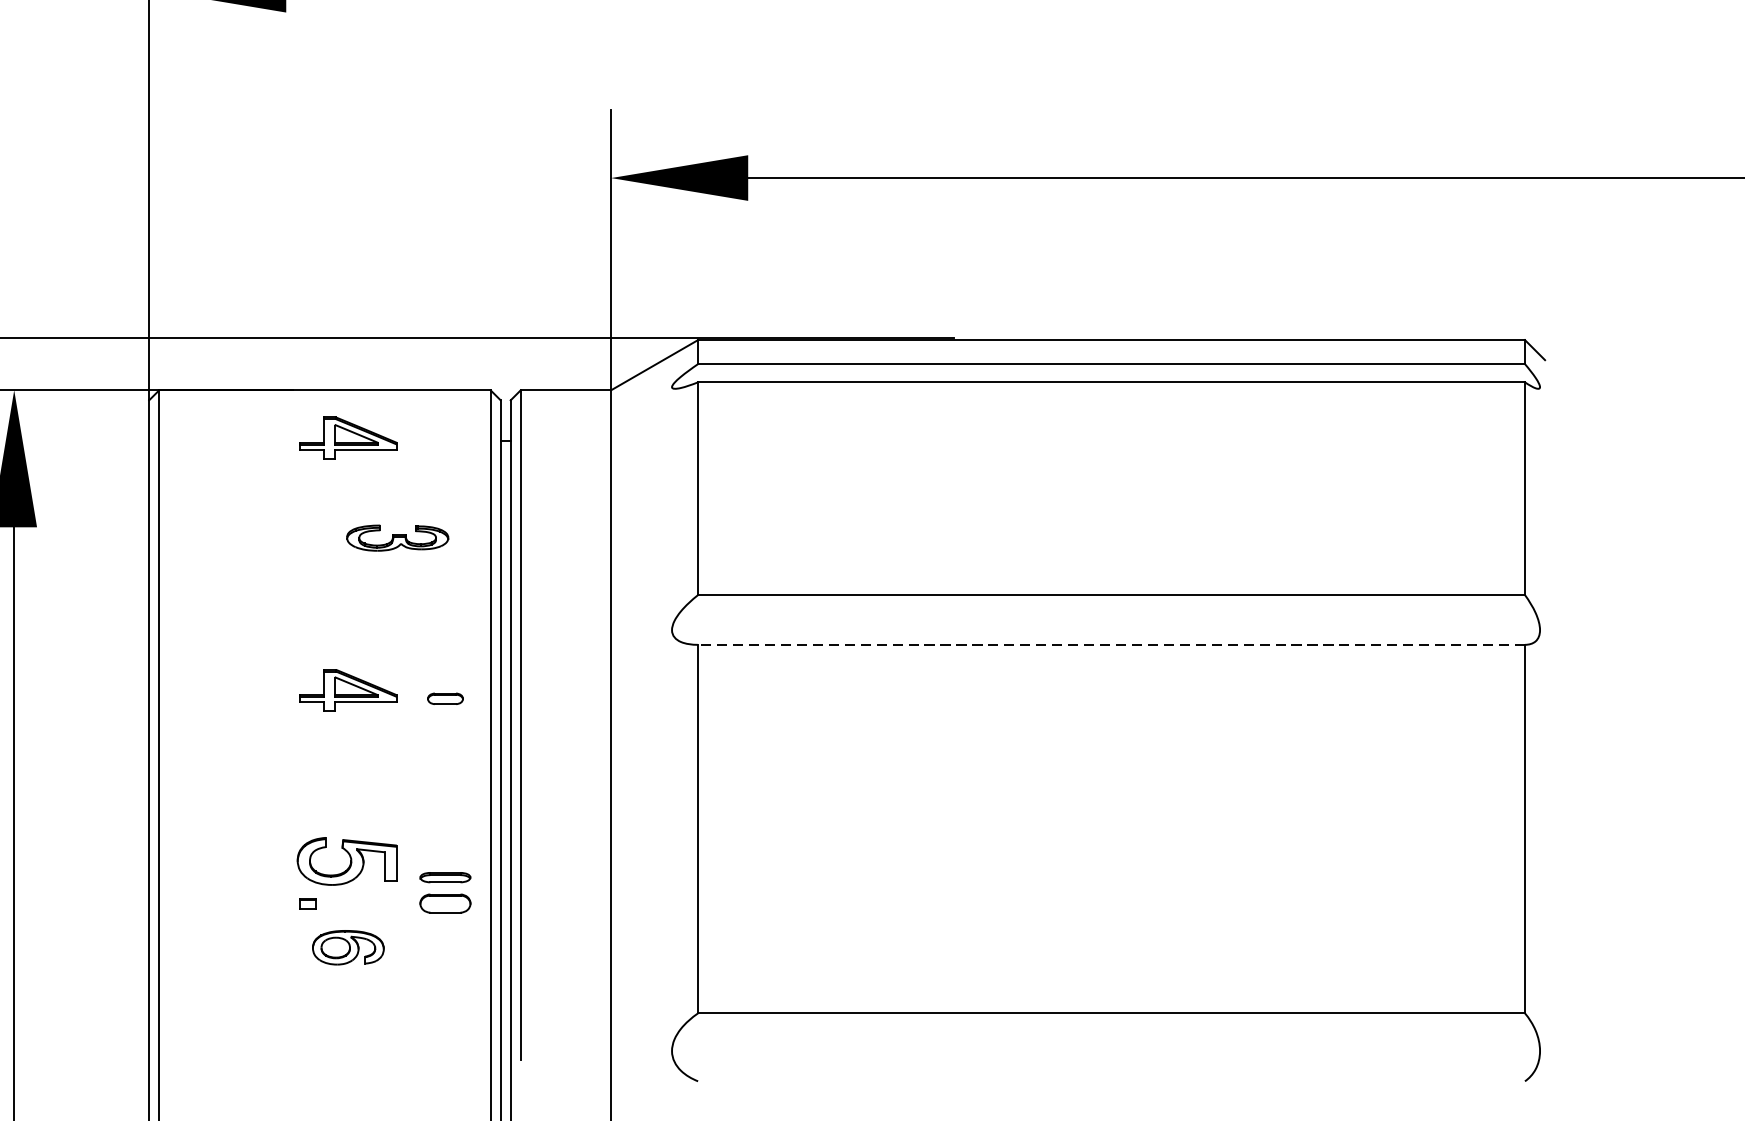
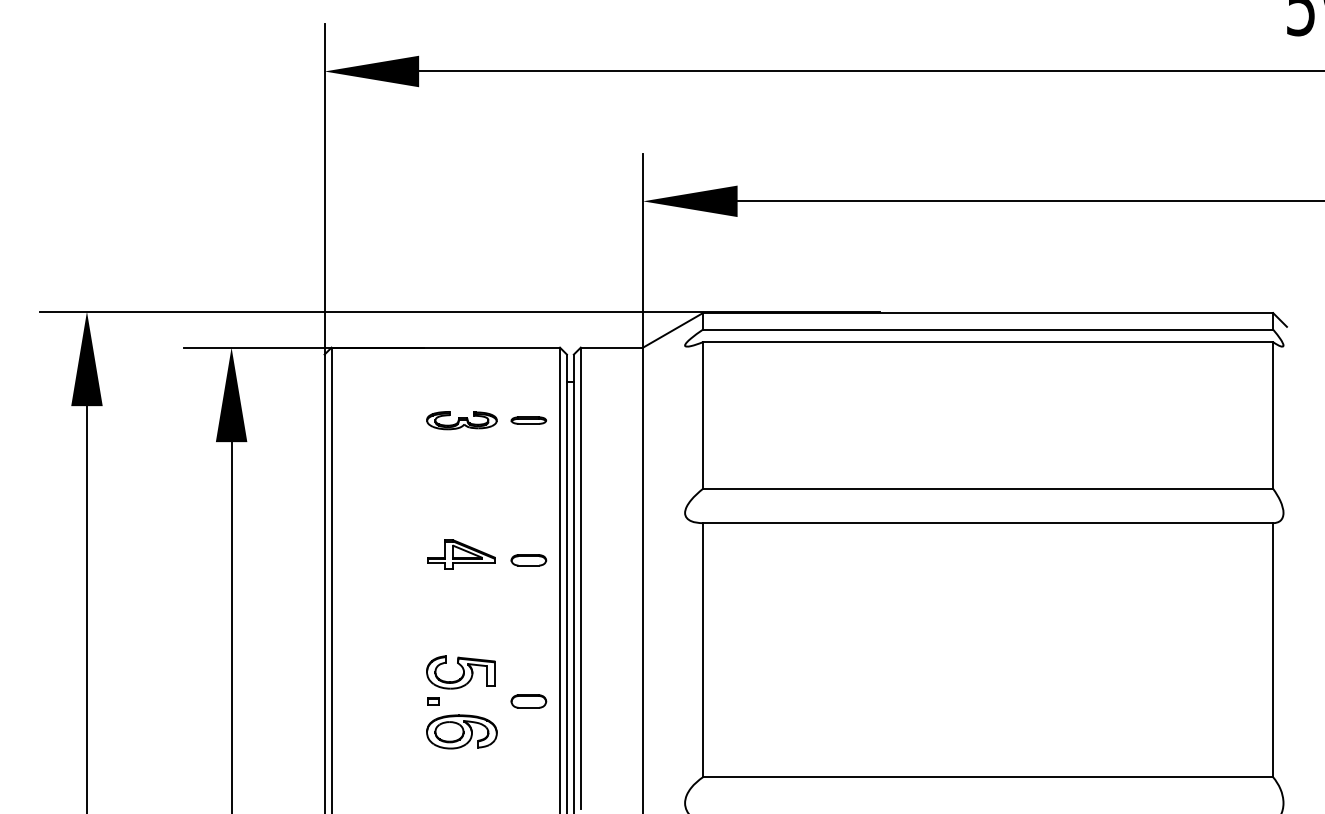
part: (347, 437) -> (461, 380), removed
part: (397, 538) -> (461, 420), moved
line: (1110, 645) -> (987, 523), dashed -> solid
part: (444, 699) -> (528, 560), size x1.43
part: (444, 877) -> (528, 420), moved
part: (347, 947) -> (461, 731), size x1.43

